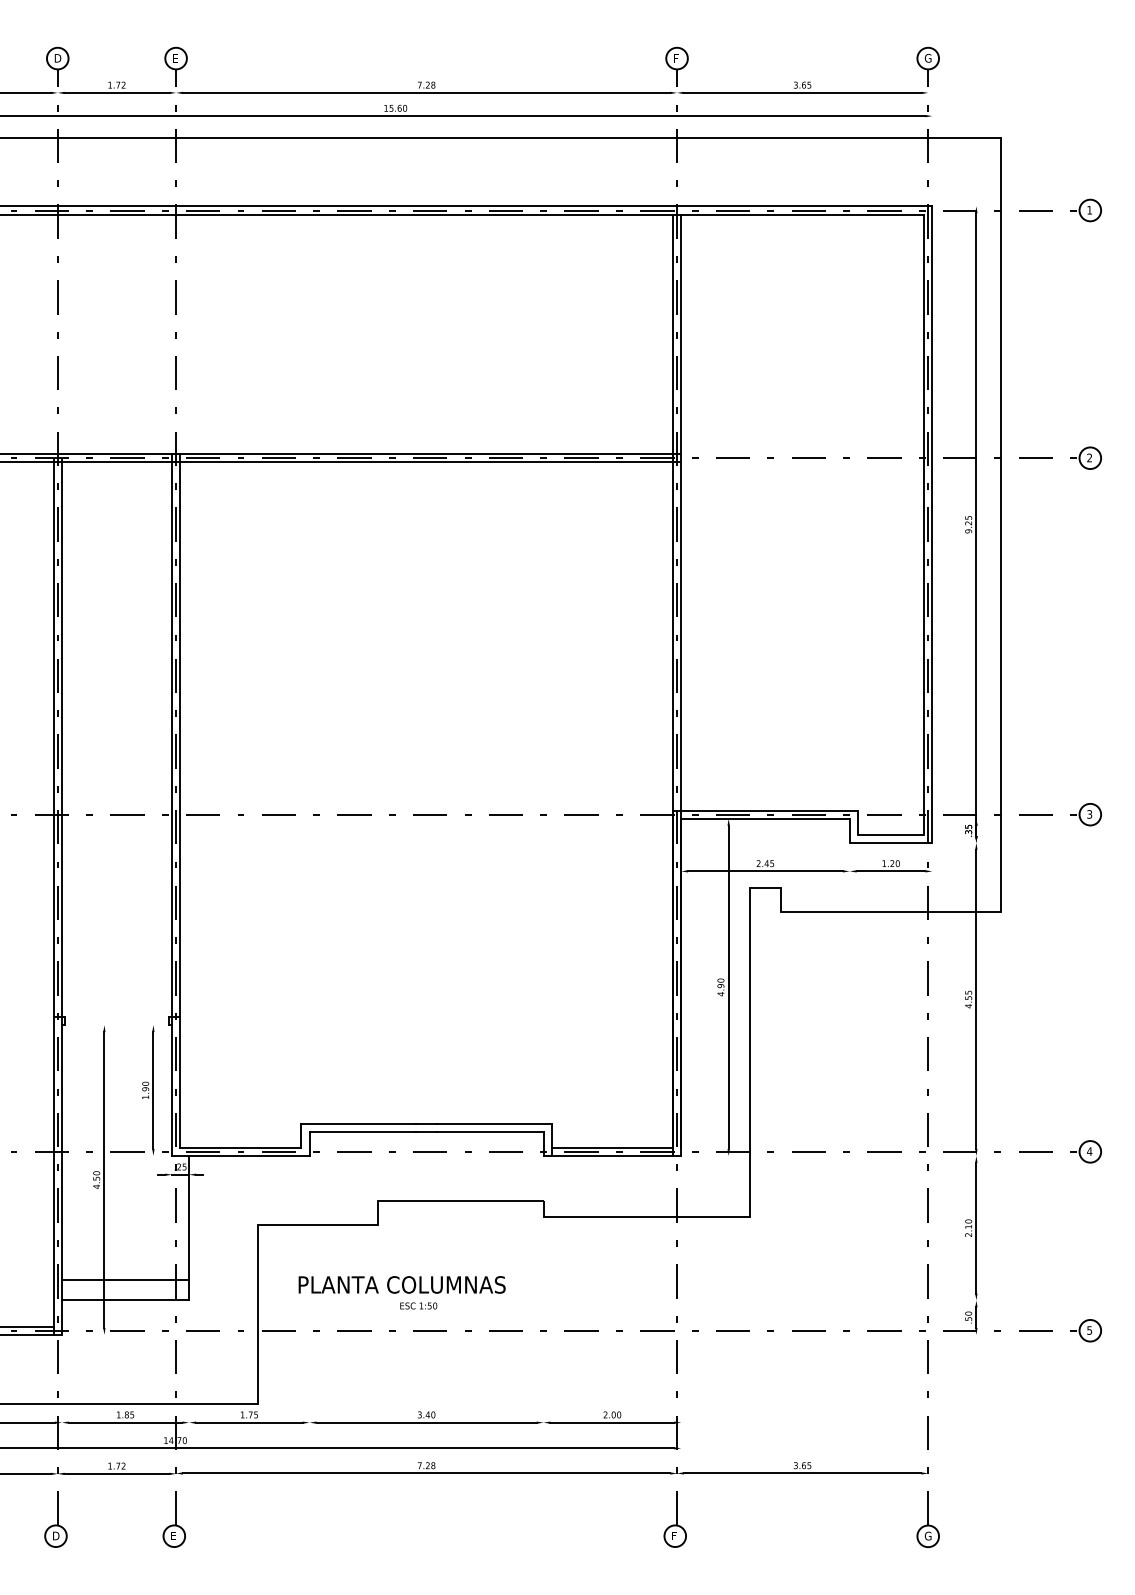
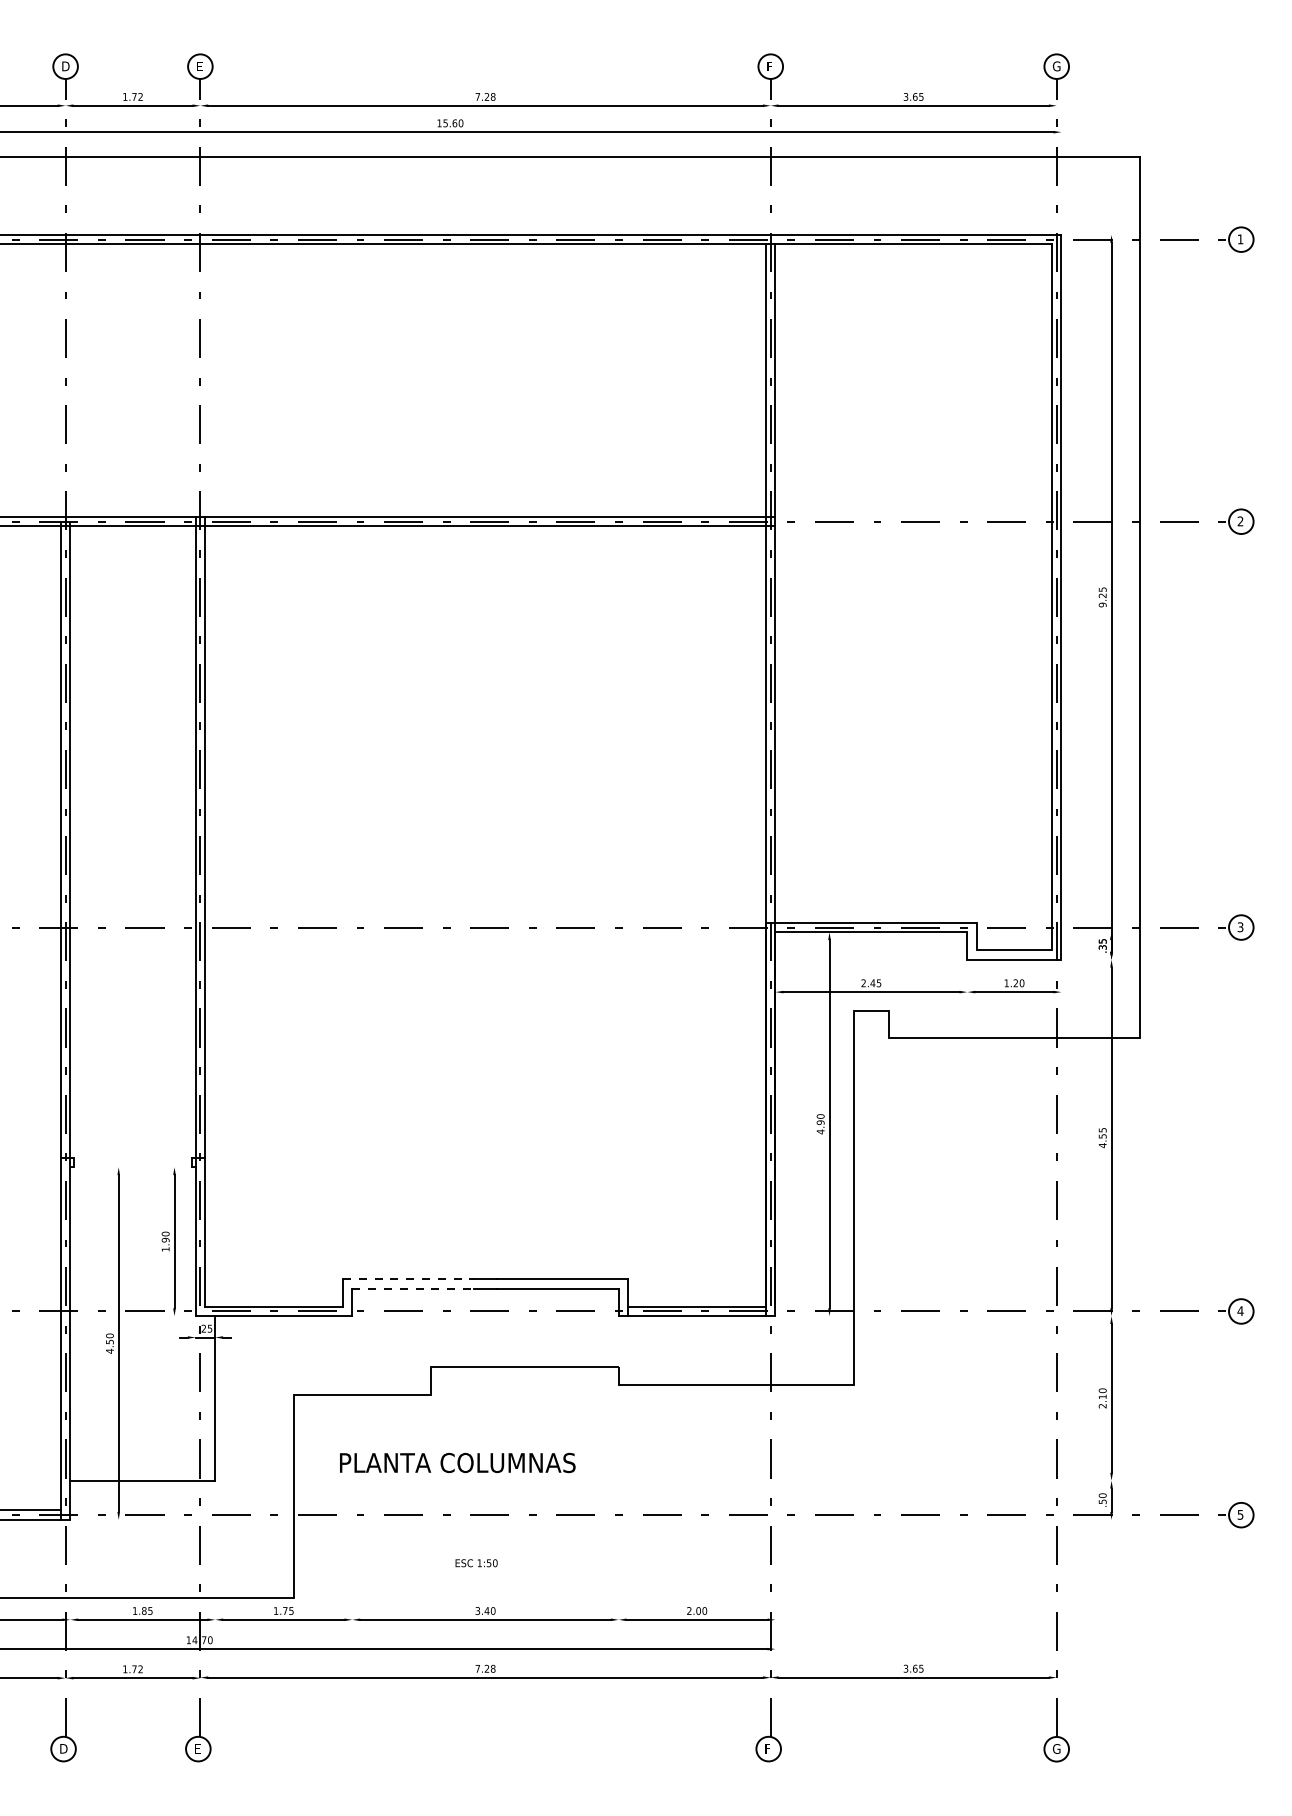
line: (359, 1123) -> (409, 1279), solid -> dashed
line: (363, 1131) -> (413, 1288), solid -> dashed
line: (125, 1279) -> (142, 1456), removed
text: (418, 1305) -> (476, 1562), moved

